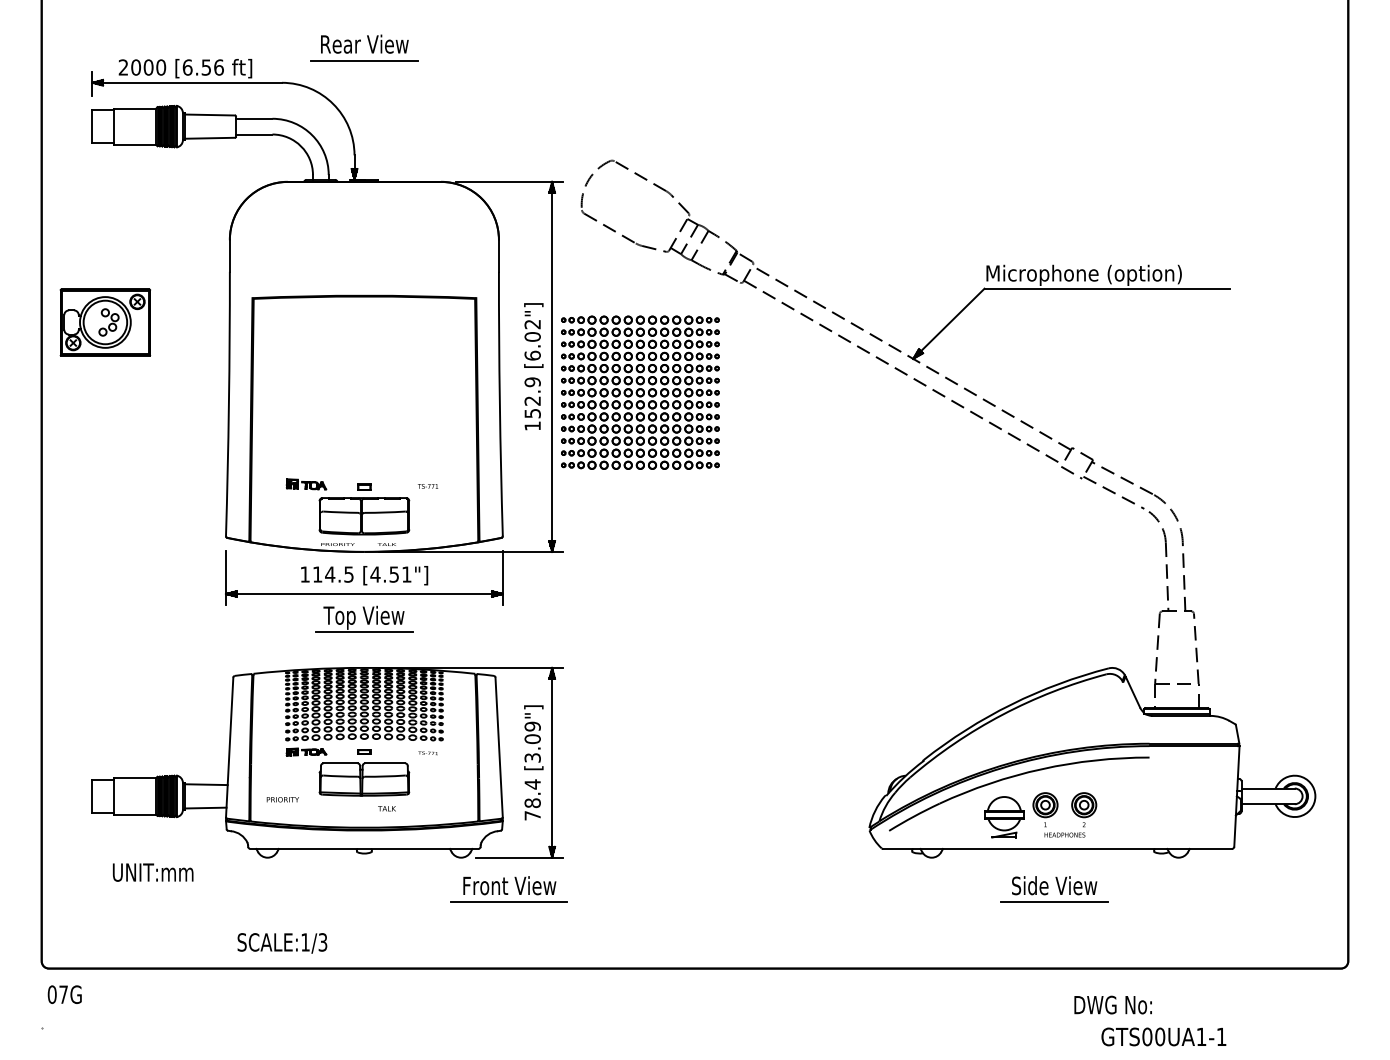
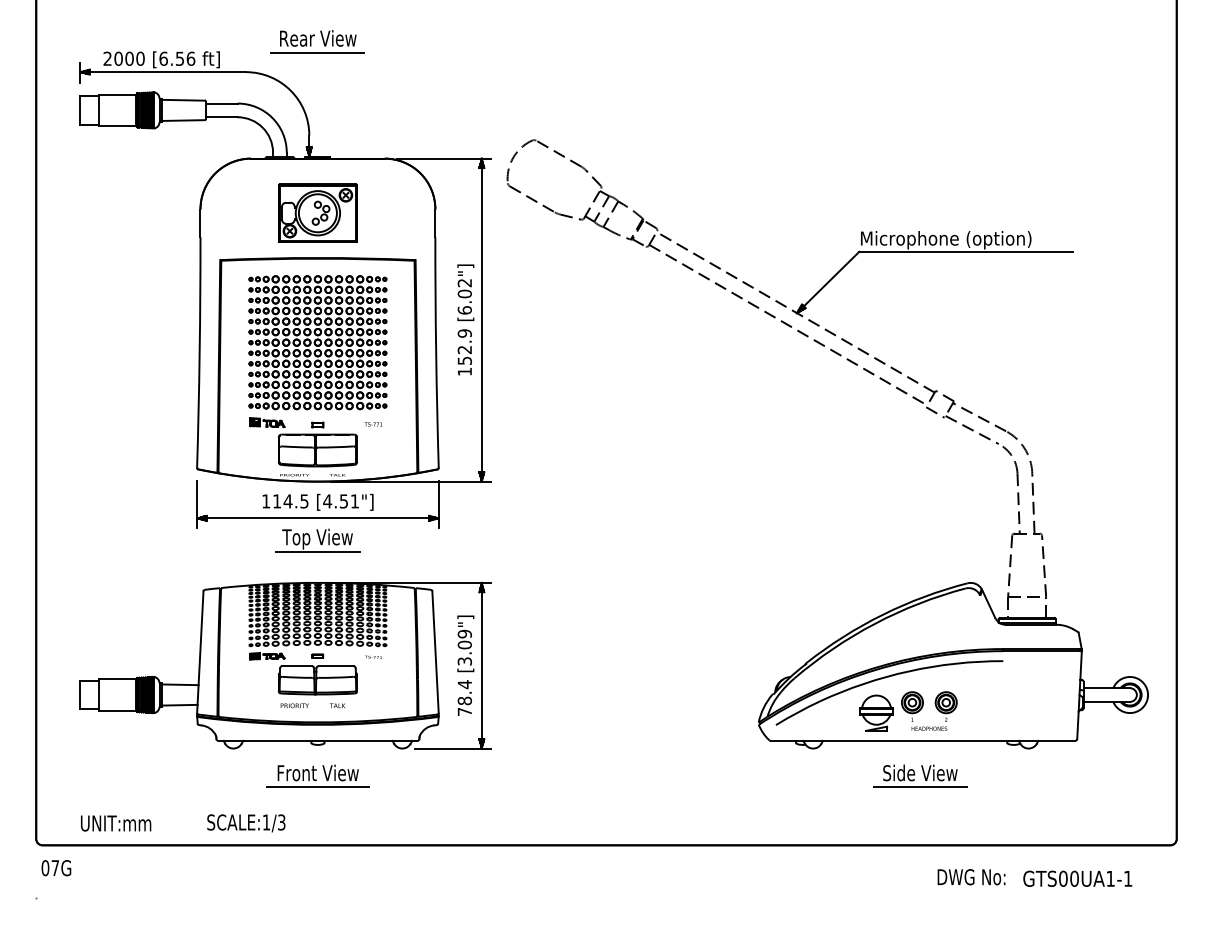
part: (105, 322) -> (318, 213), moved
part: (640, 392) -> (318, 342), moved
text: (282, 799) -> (294, 705), moved
text: (153, 872) -> (116, 823), moved
part: (508, 889) -> (317, 776), moved
text: (1163, 1036) -> (1077, 878), moved

